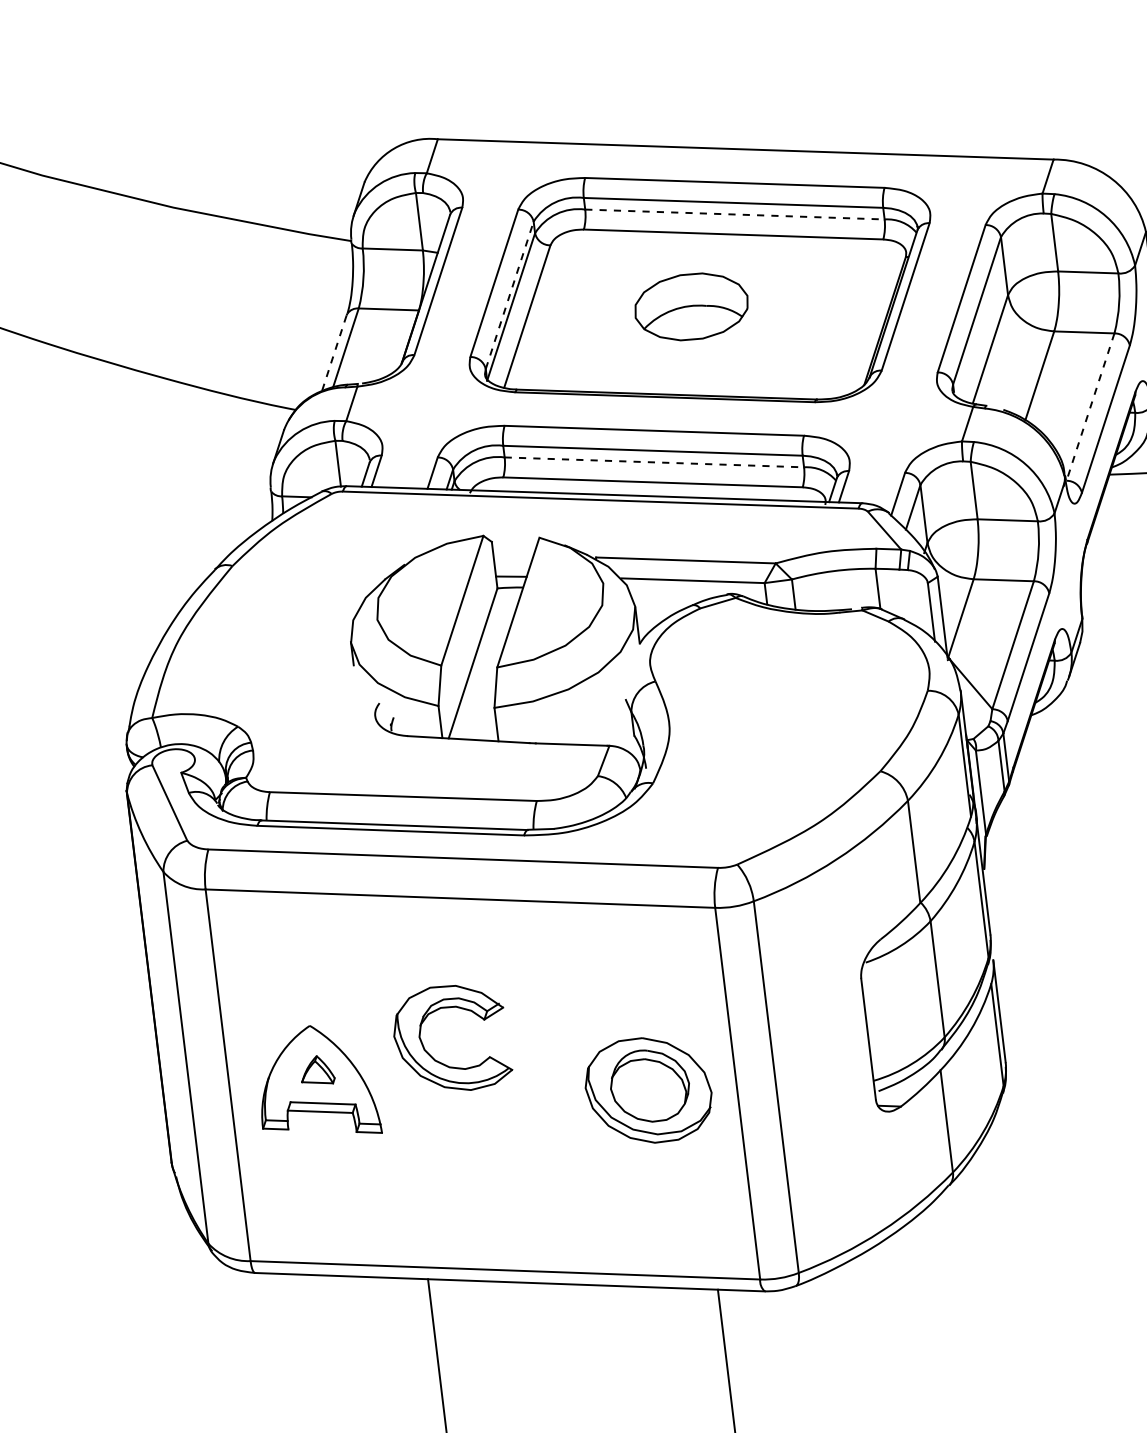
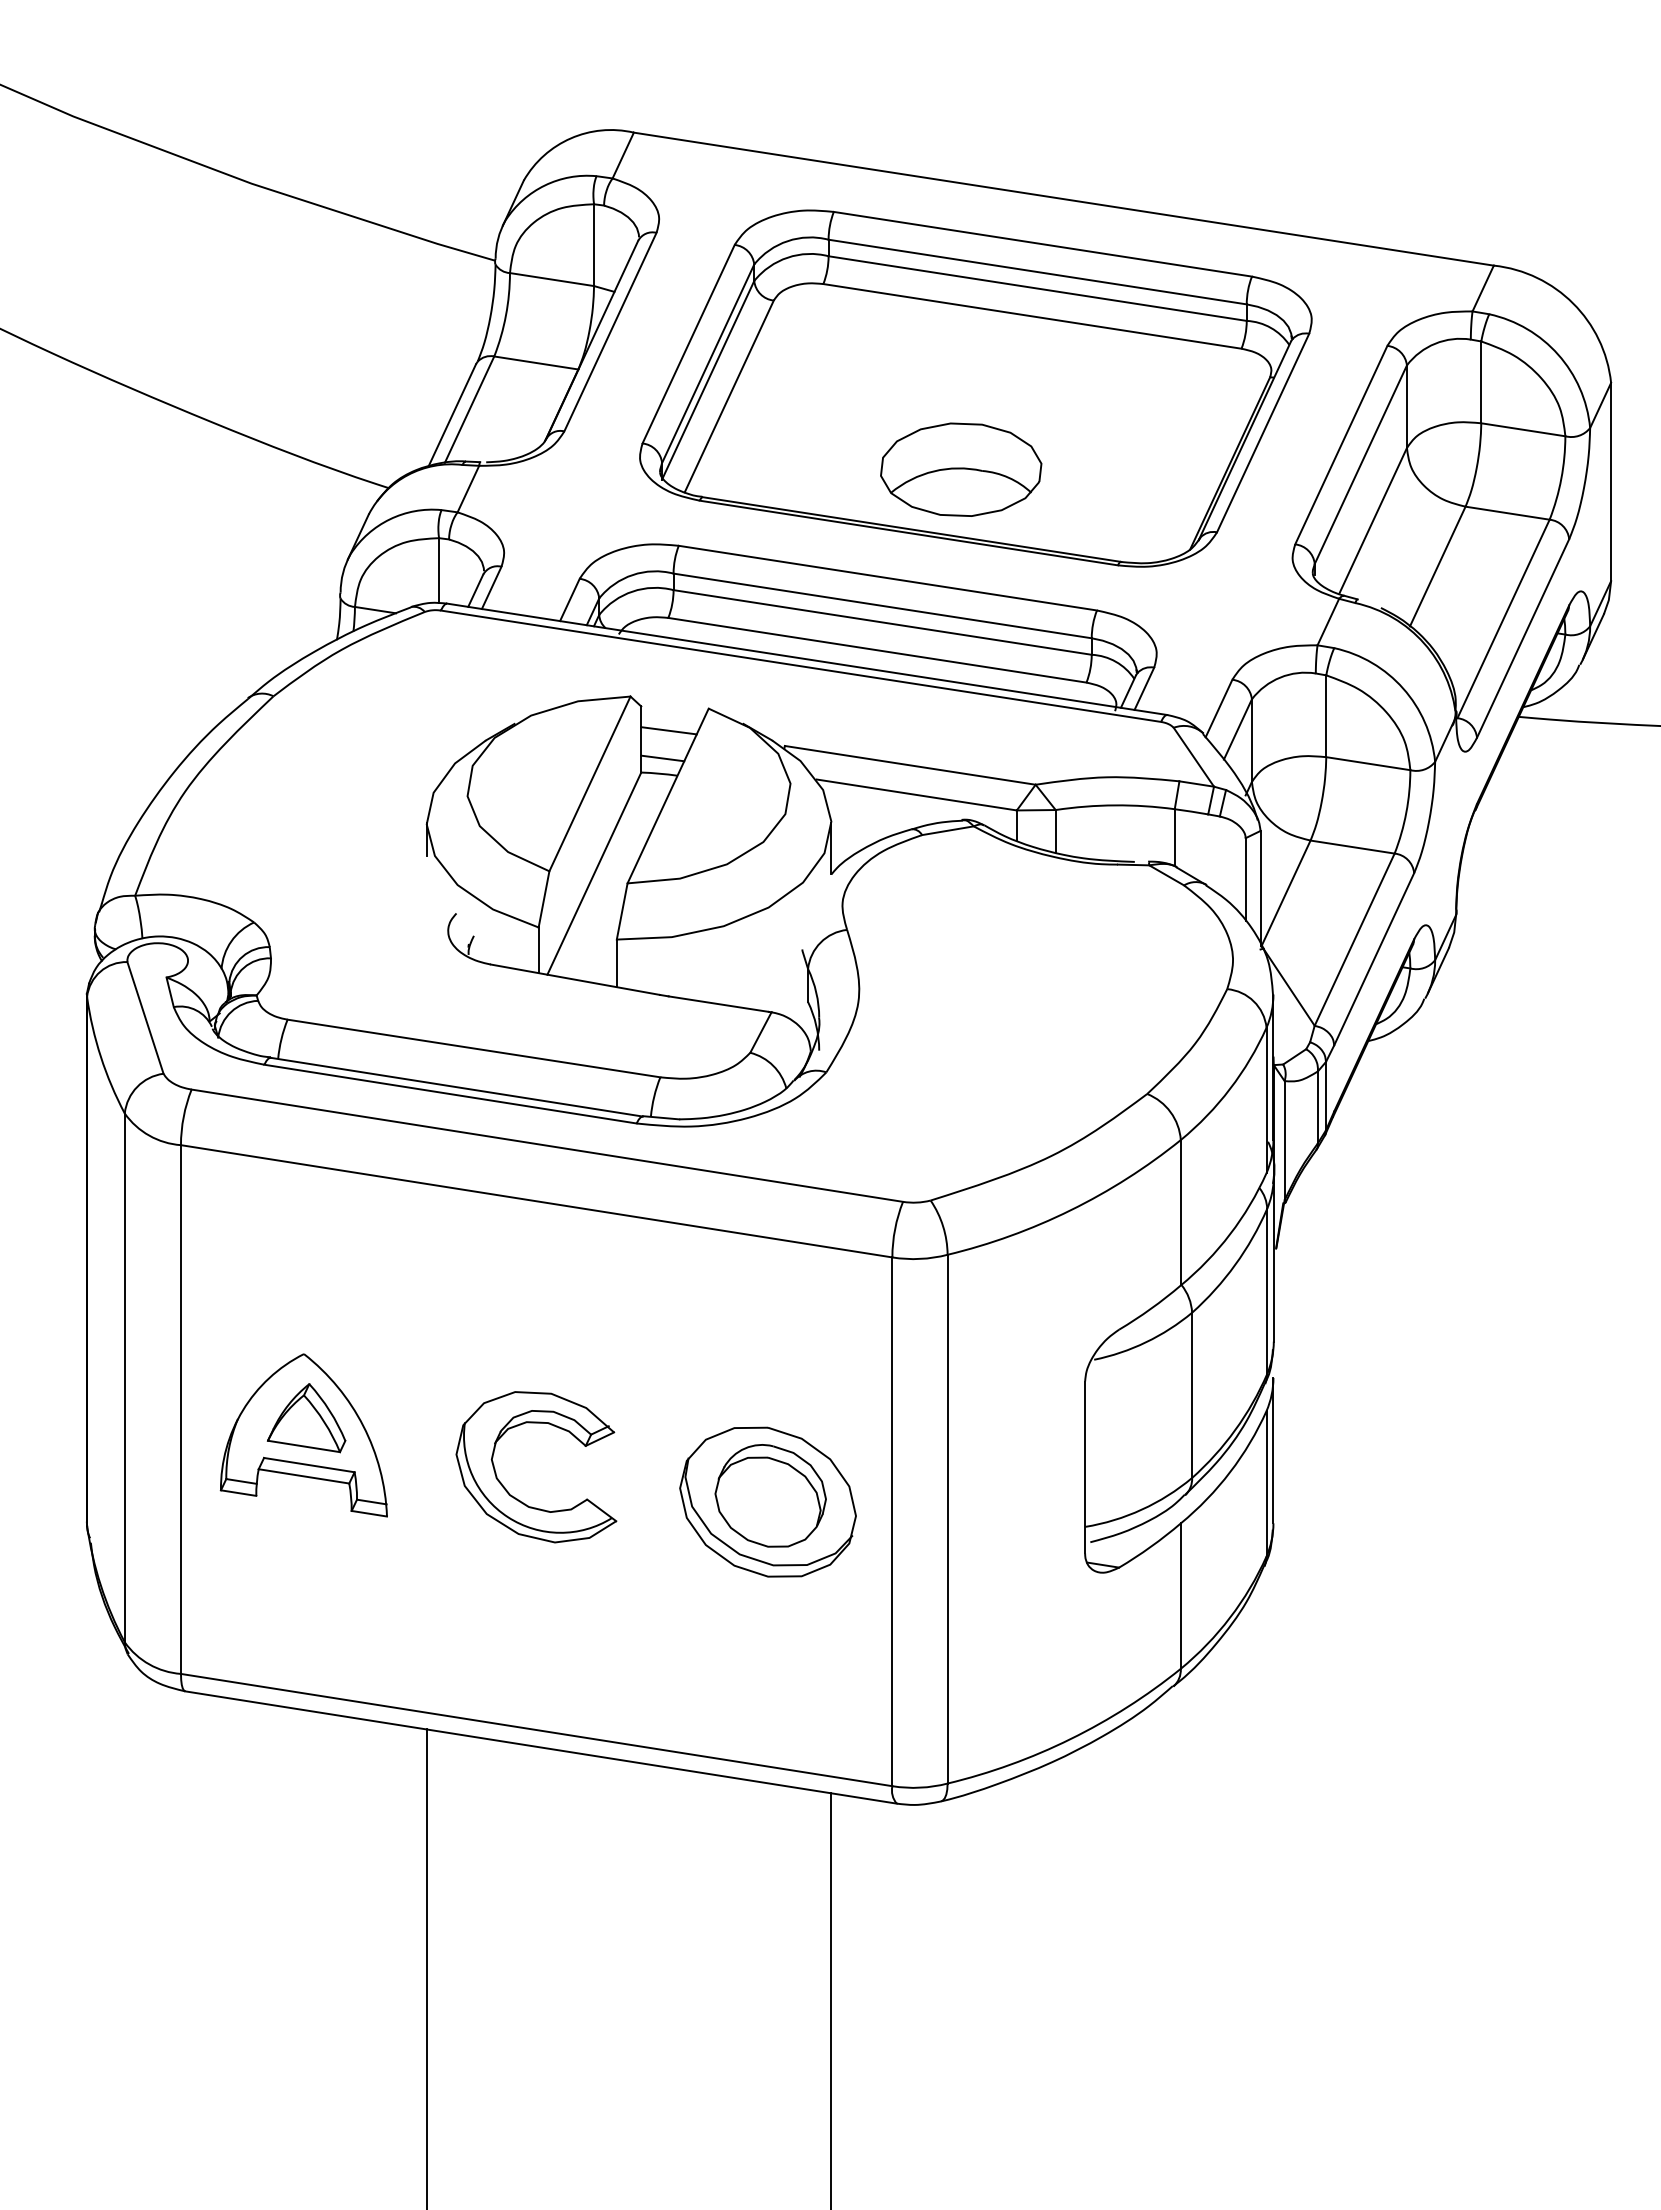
line: (734, 214) -> (1037, 288), dashed -> solid
line: (509, 295) -> (708, 363), dashed -> solid
part: (691, 306) -> (961, 469), moved
line: (334, 354) -> (452, 416), dashed -> solid
line: (1090, 407) -> (1503, 619), dashed -> solid
line: (654, 462) -> (882, 622), dashed -> solid
line: (513, 556) -> (668, 730), added
part: (440, 1062) -> (517, 1498), moved
part: (317, 1070) -> (306, 1418), size x1.67

